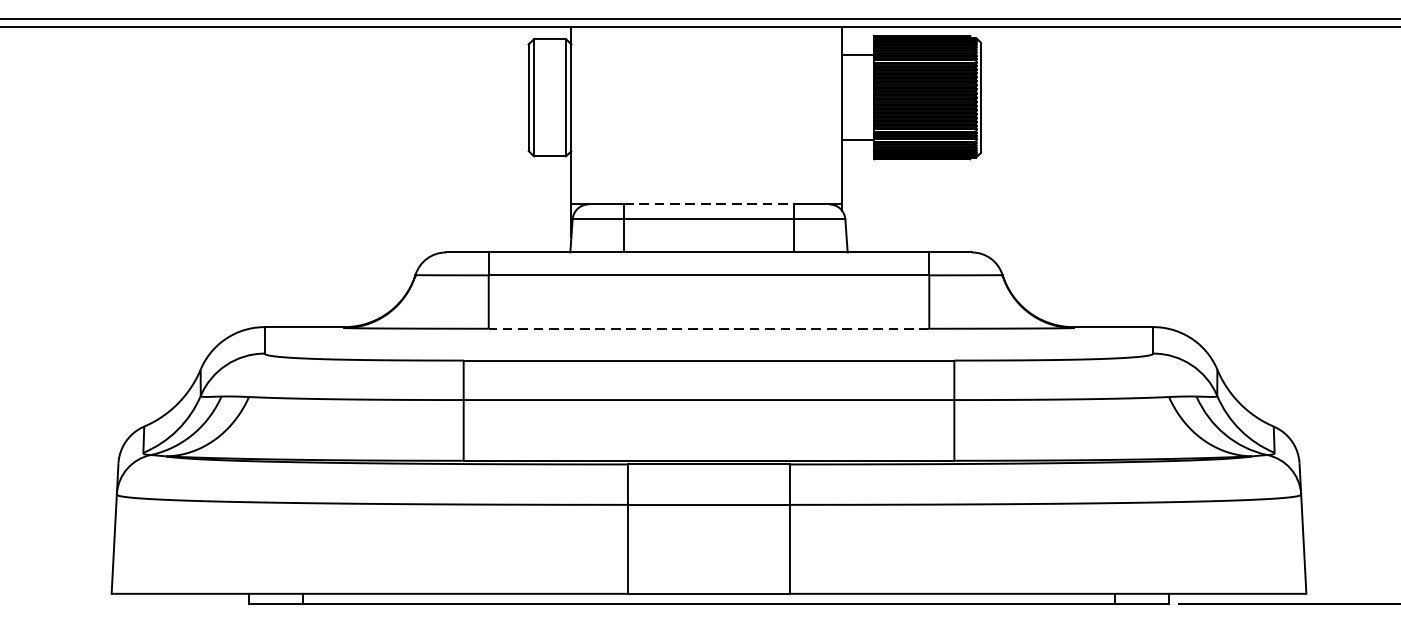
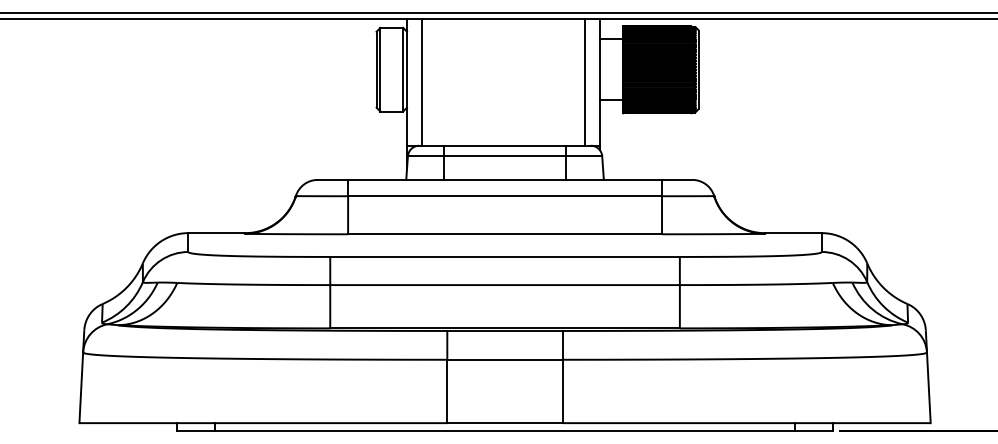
line: (593, 115) -> (422, 82), added
line: (820, 115) -> (584, 82), added
line: (709, 204) -> (505, 145), dashed -> solid
line: (709, 329) -> (505, 234), dashed -> solid

